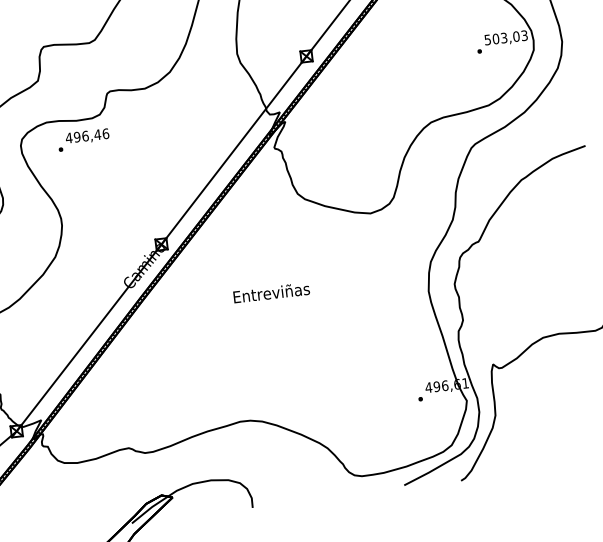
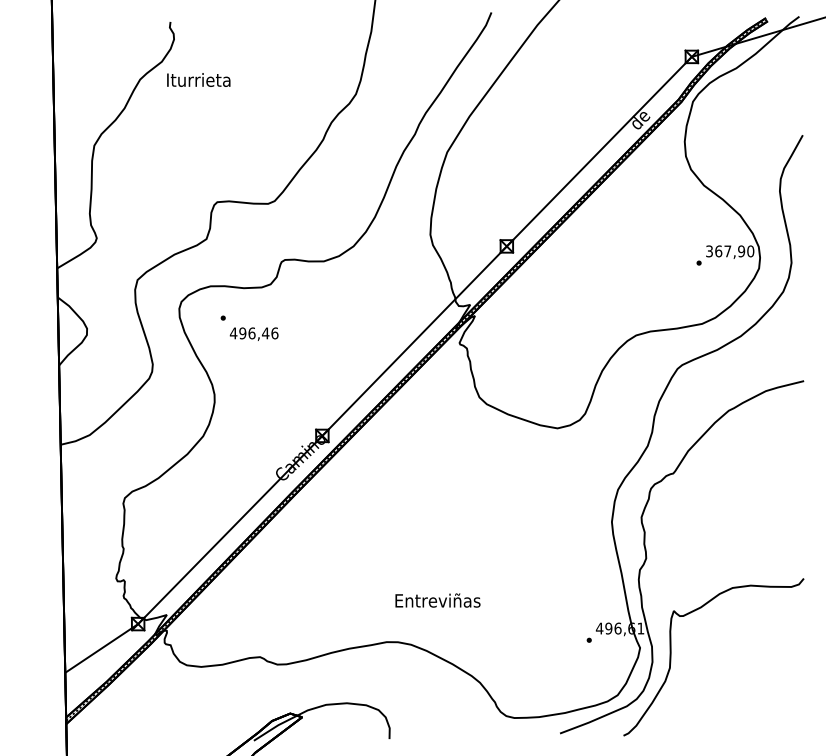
text: (506, 37) -> (730, 251), 503,03 -> 367,90
text: (86, 136) -> (253, 333), moved
text: (271, 292) -> (437, 600), moved

